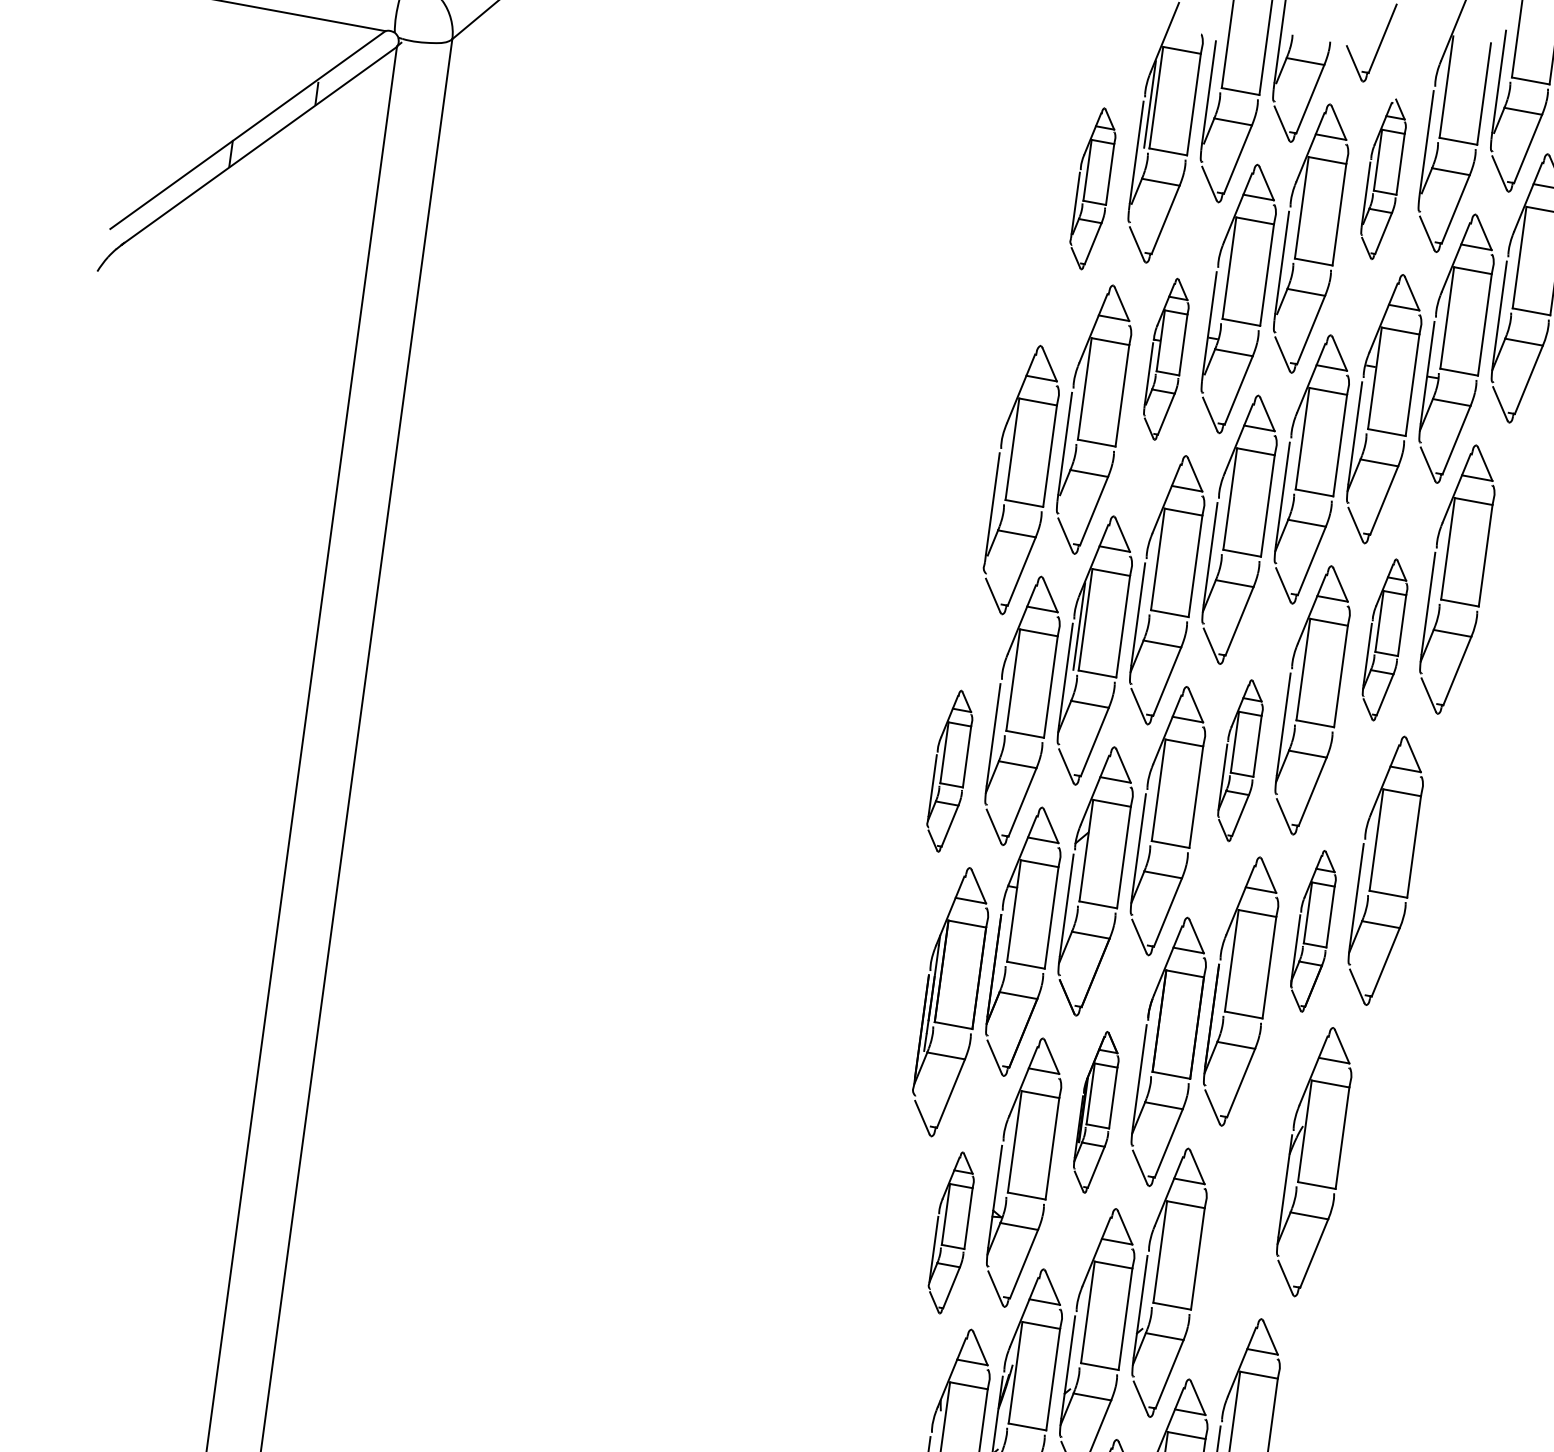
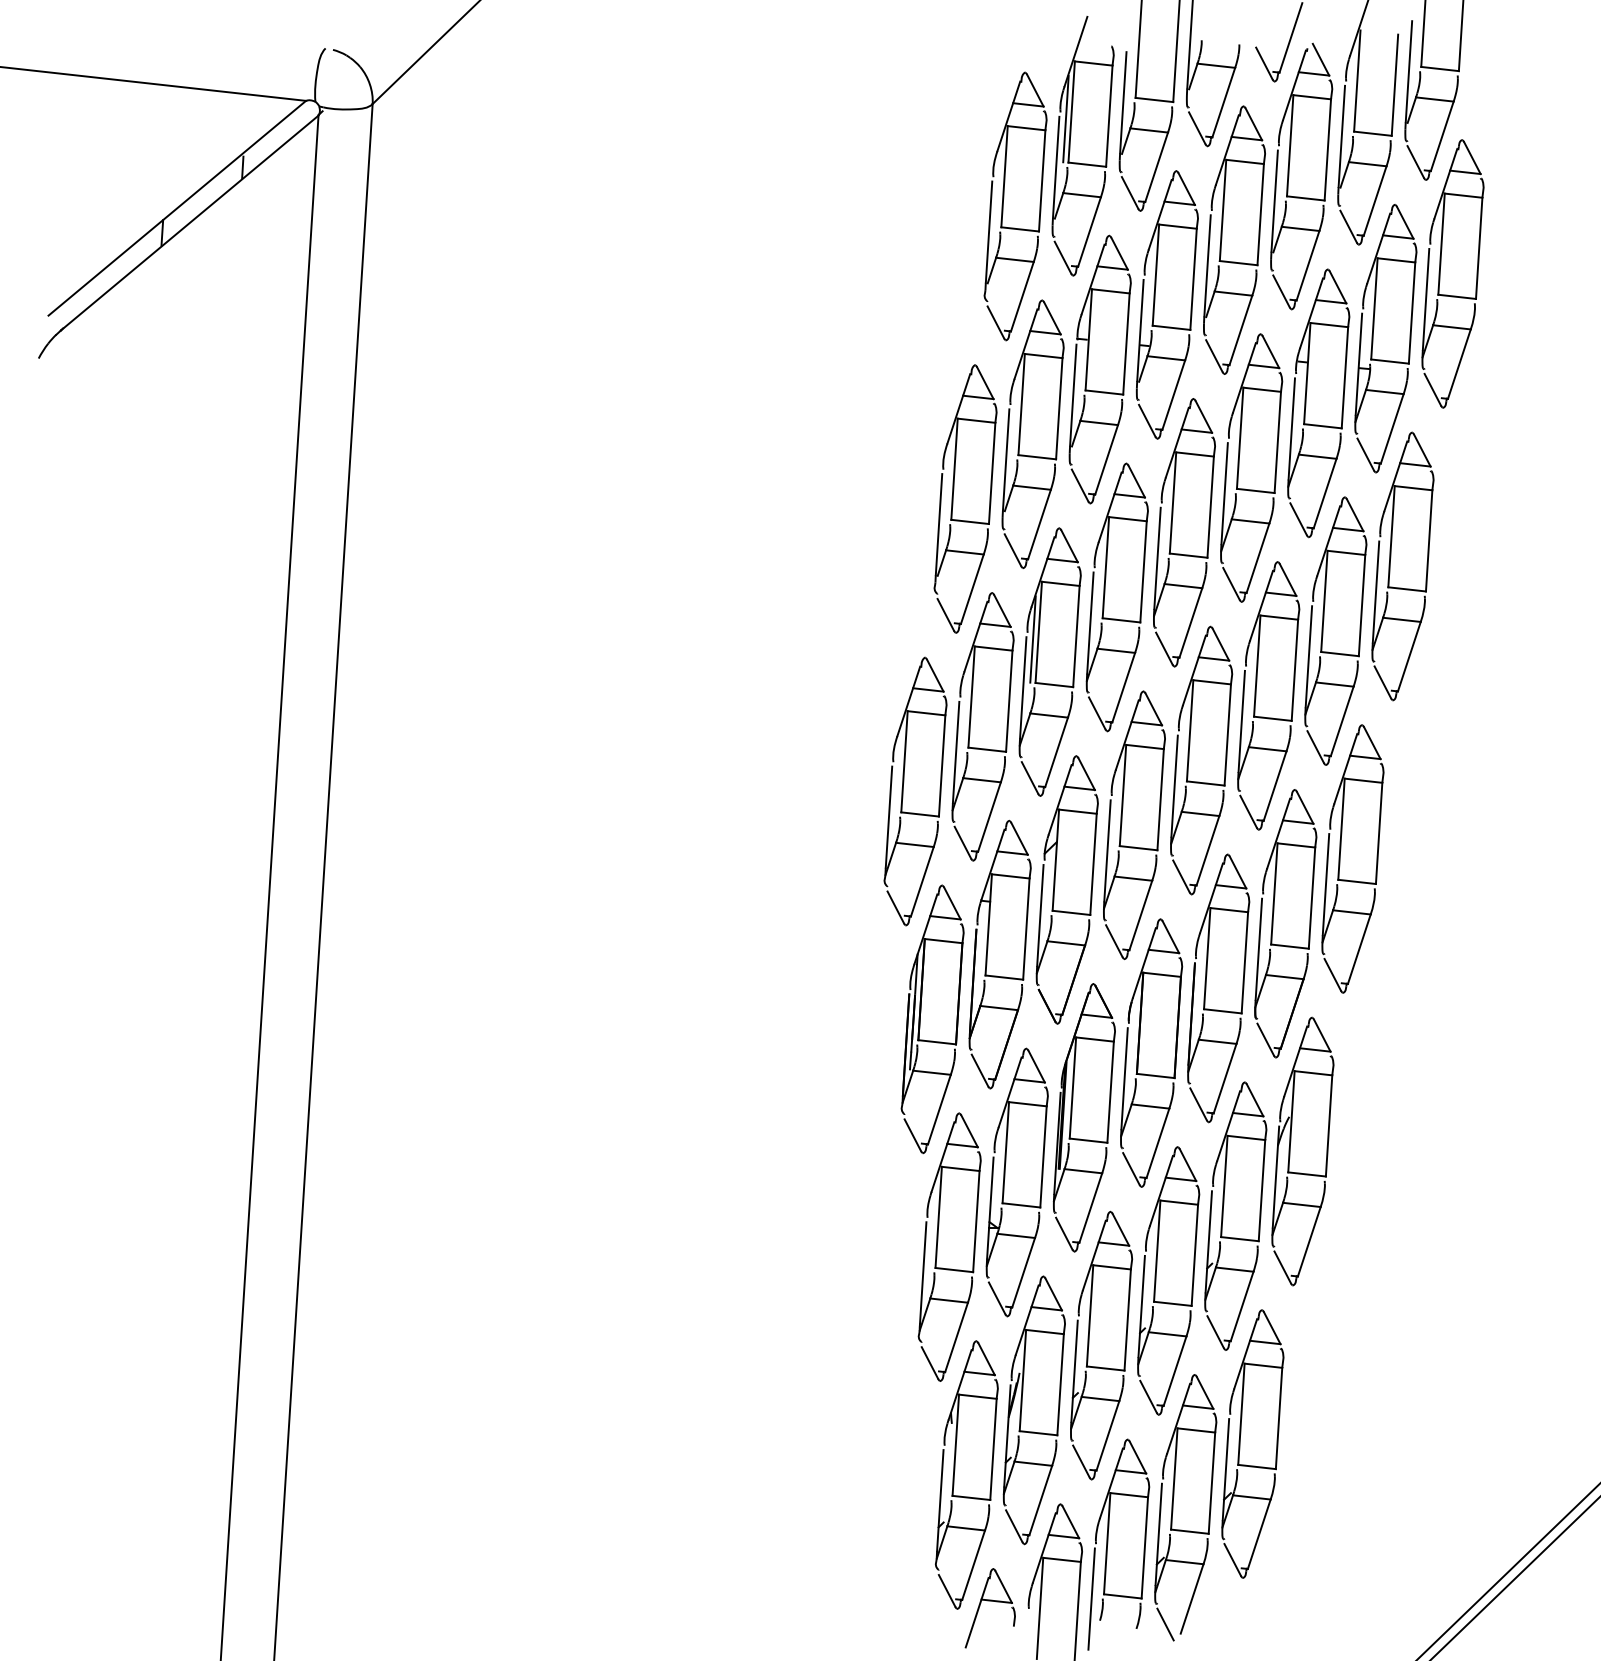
part: (1383, 179) -> (1301, 176), size x1.67
part: (1092, 188) -> (1015, 206), size x1.67
part: (1165, 359) -> (1099, 369), size x1.67
part: (1384, 639) -> (1335, 630), size x1.67
part: (1240, 760) -> (1201, 760), size x1.67
part: (949, 771) -> (915, 791), size x1.67
part: (1313, 931) -> (1285, 923), size x1.67
part: (1095, 1111) -> (1083, 1117), size x1.67
part: (1241, 1221) -> (1235, 1215), added
part: (951, 1232) -> (949, 1246), size x1.67

